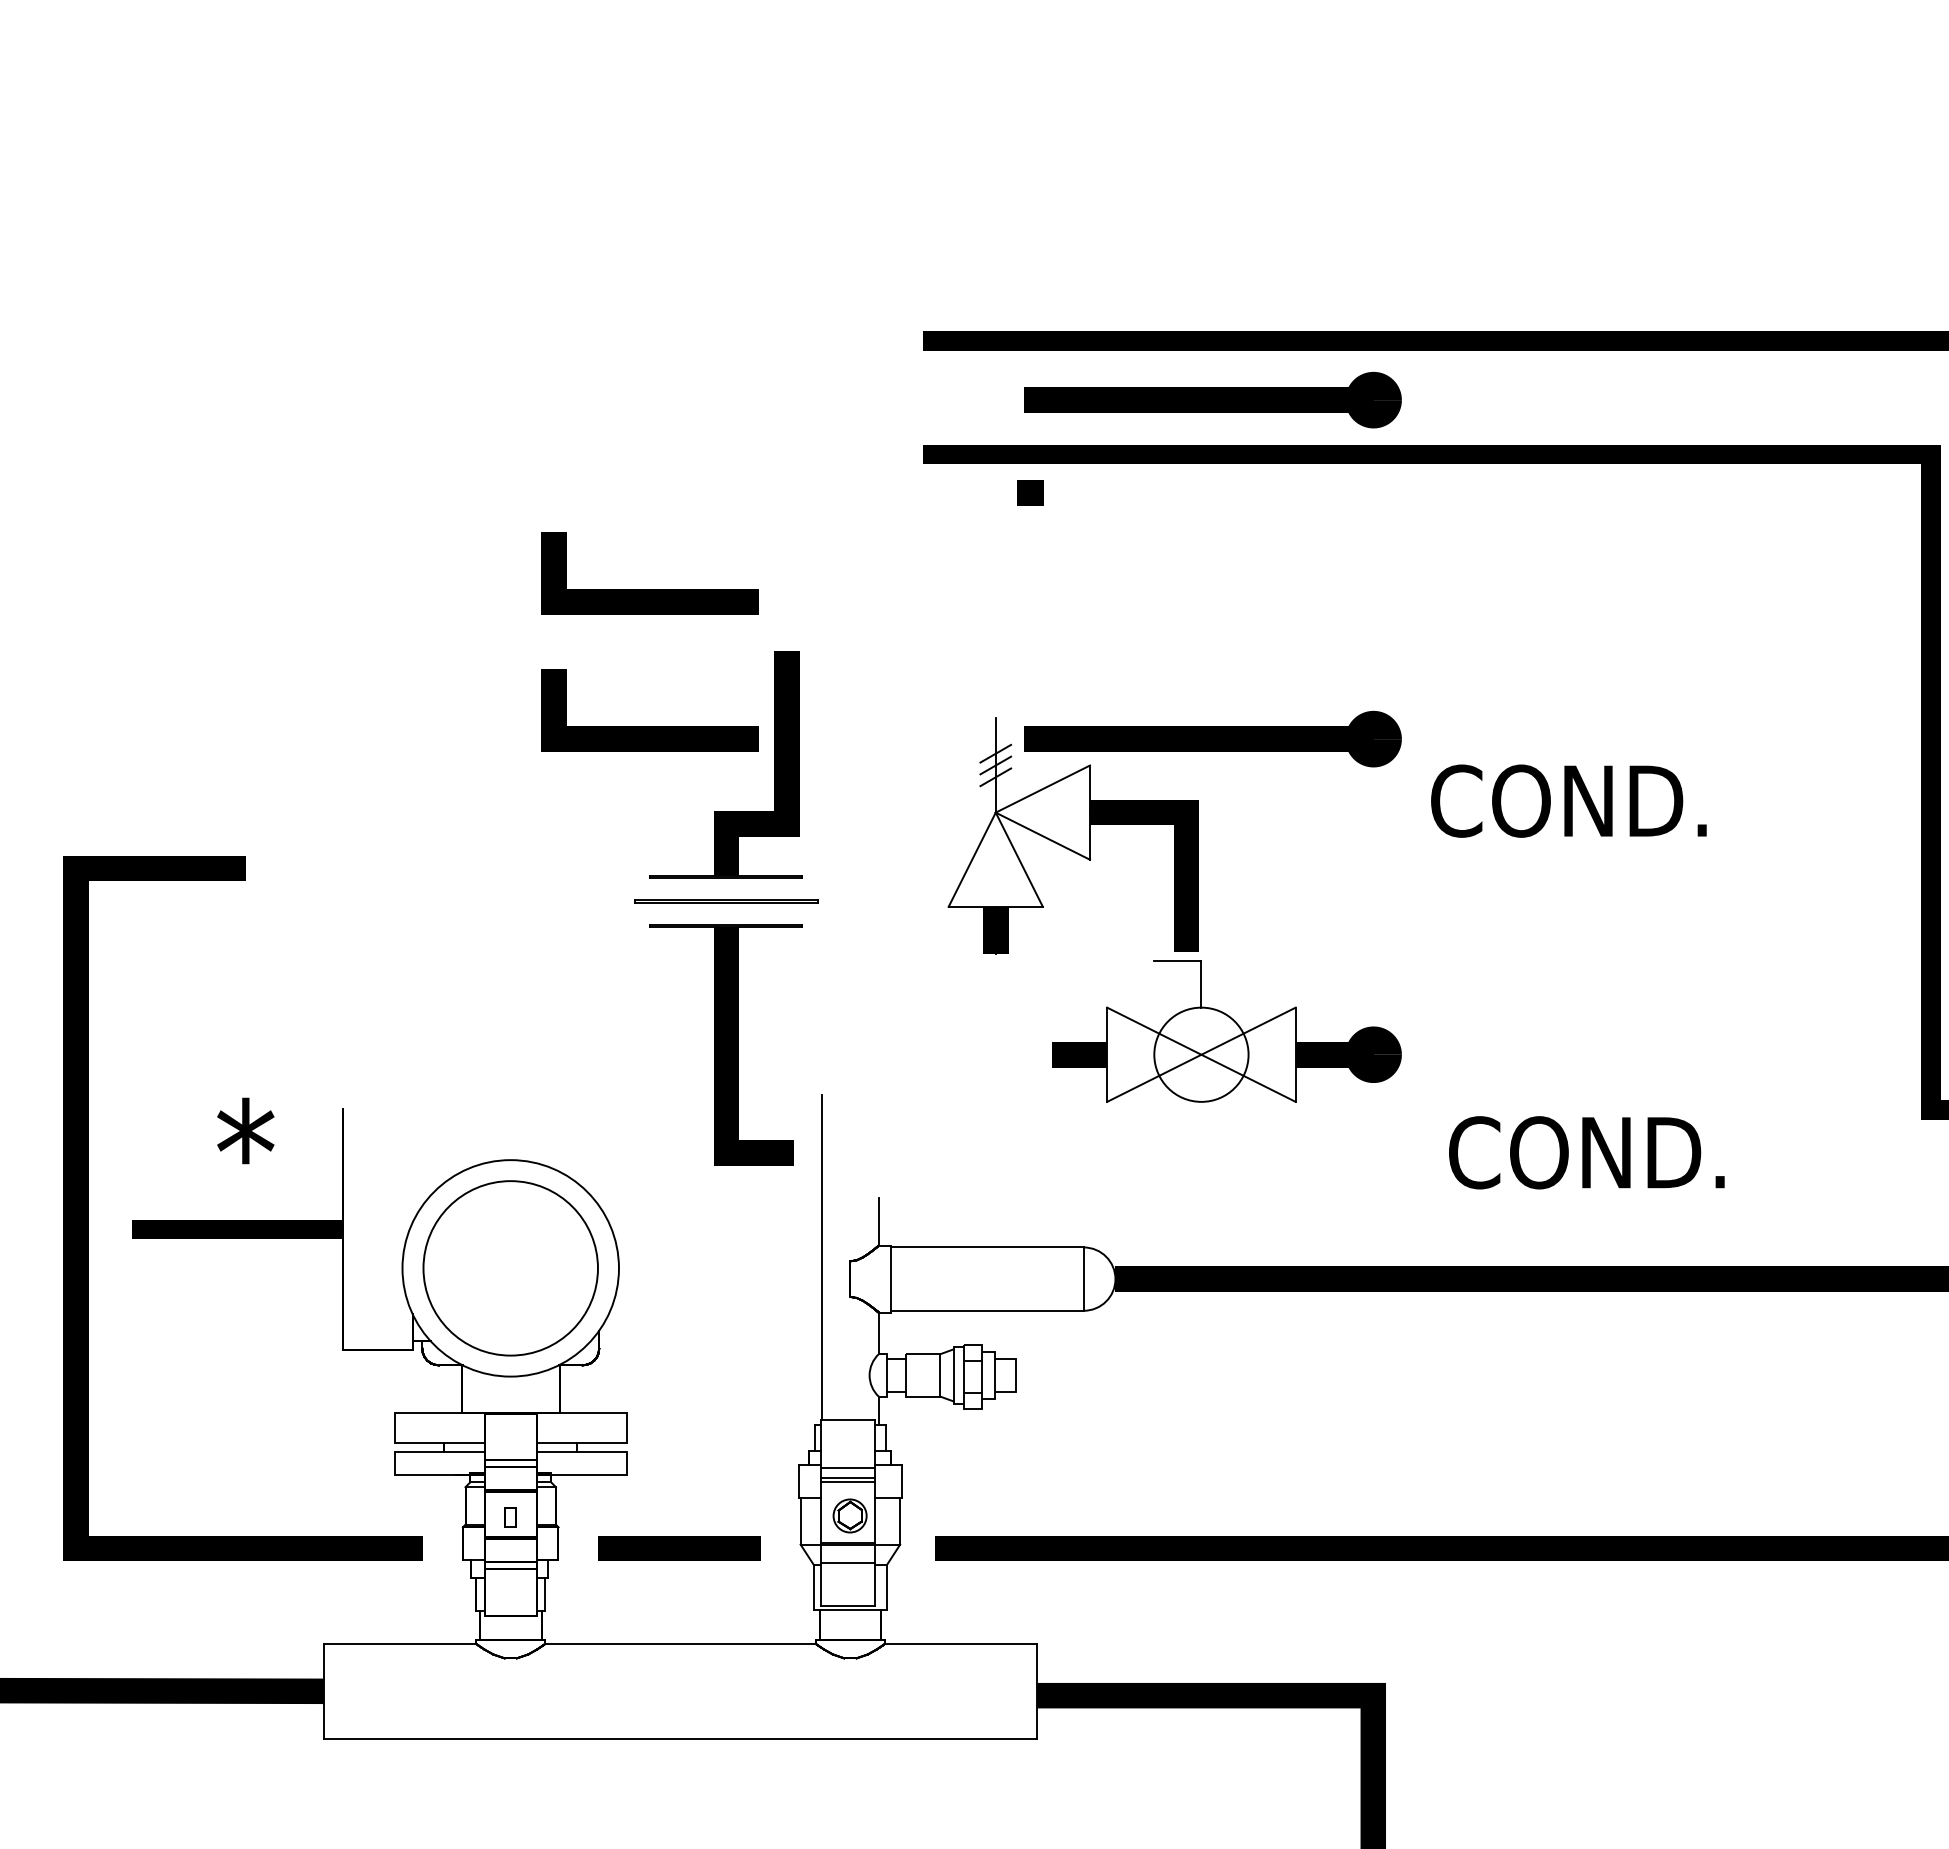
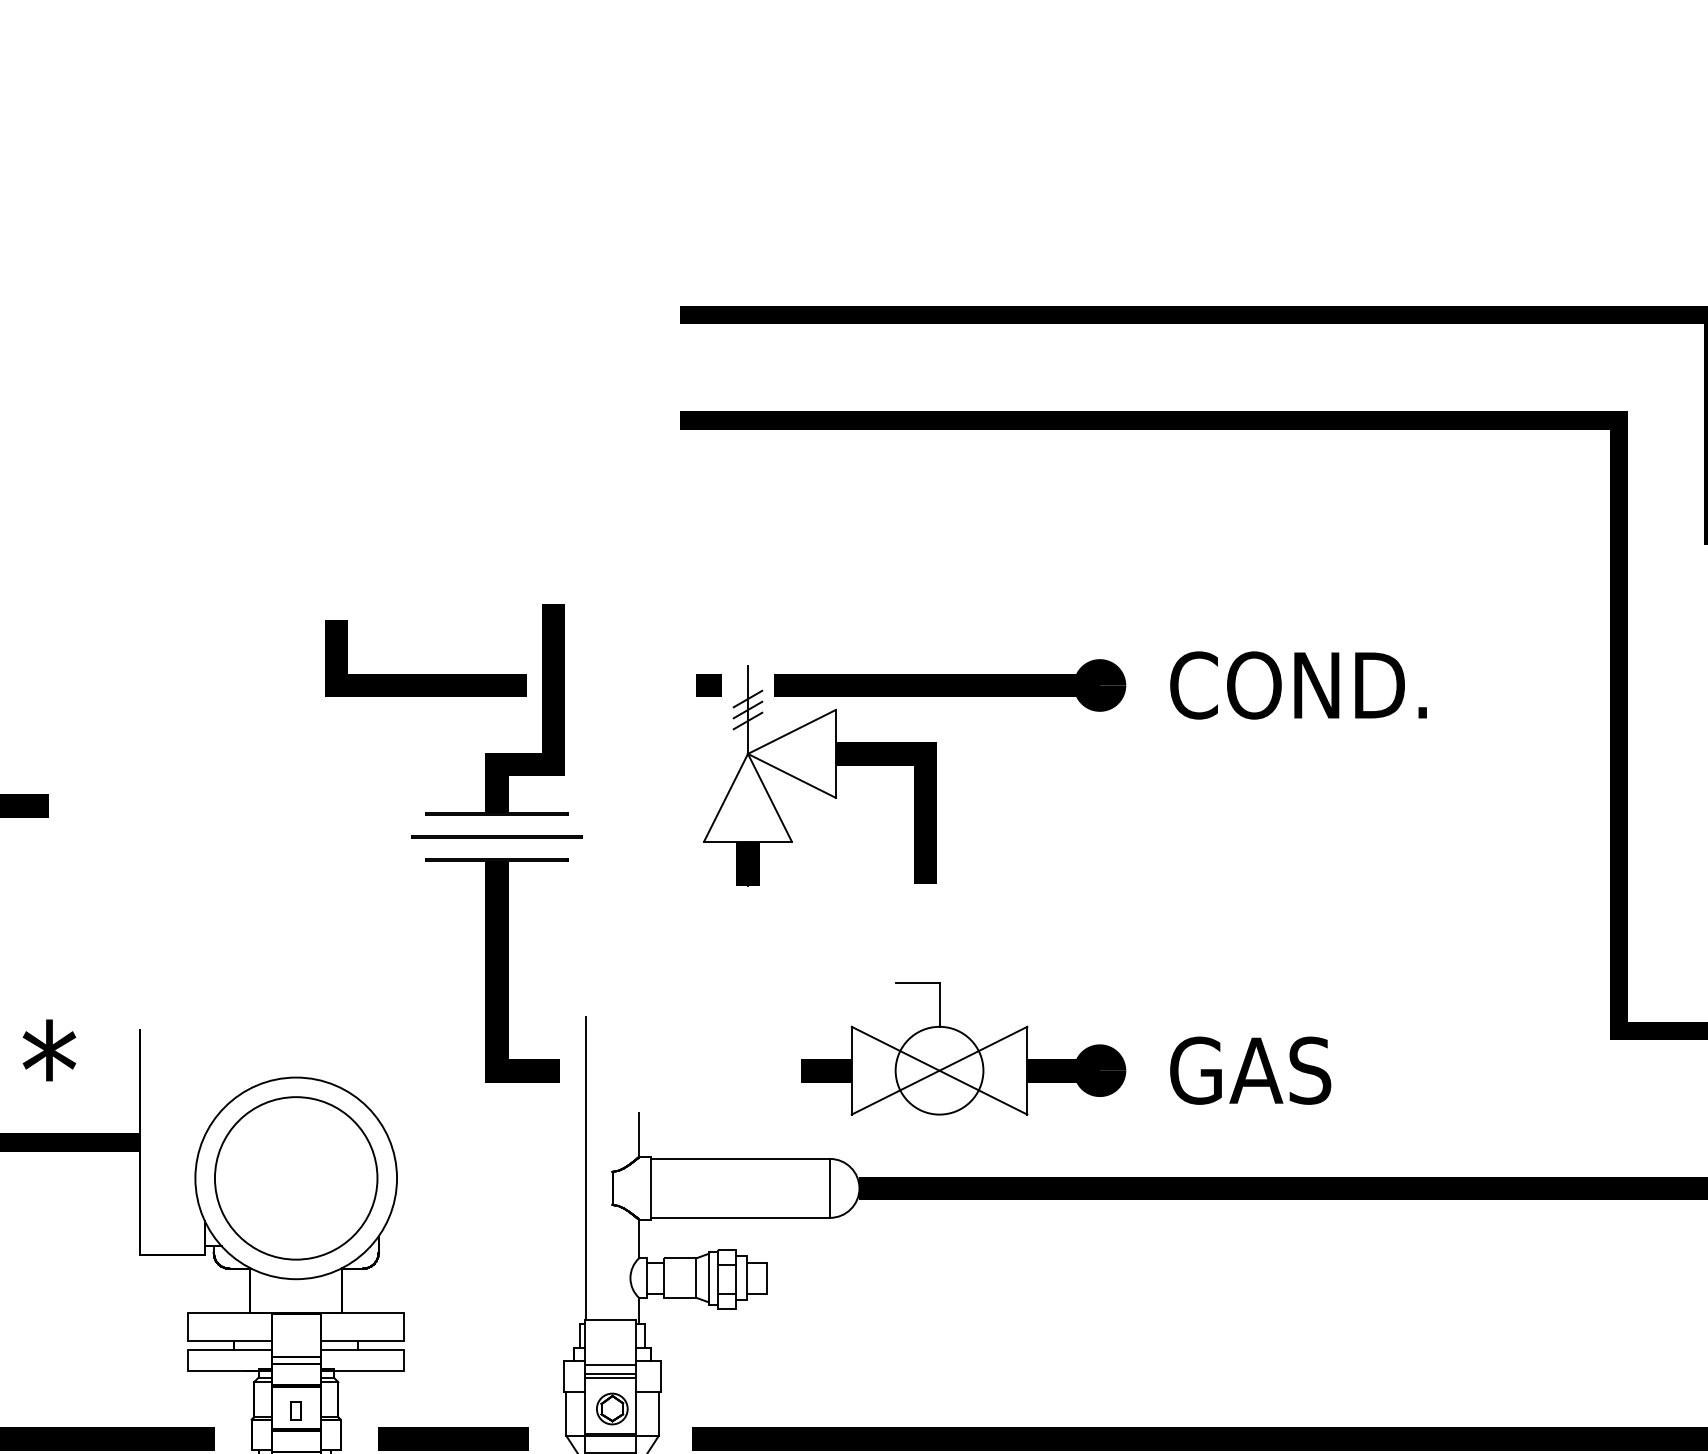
part: (1212, 399) -> (949, 369), removed
line: (1030, 492) -> (708, 684), moved
line: (649, 589) -> (425, 546), removed
text: (1568, 800) -> (1298, 684), moved
part: (1226, 1031) -> (962, 1049), moved
text: (1593, 1152) -> (1304, 1070), COND. -> GAS

